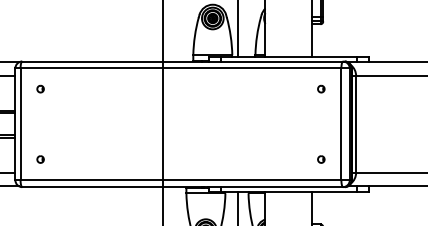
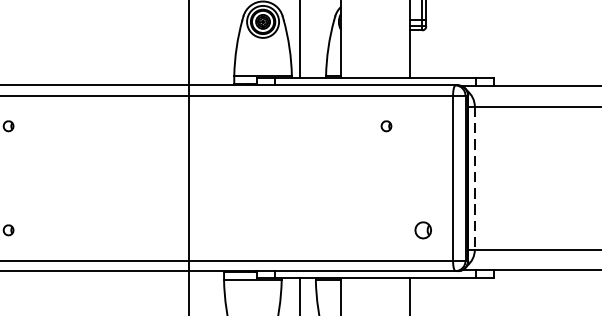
part: (321, 88) -> (386, 125), moved
line: (356, 124) -> (475, 178), solid -> dashed
part: (321, 159) -> (423, 230), size x1.6

